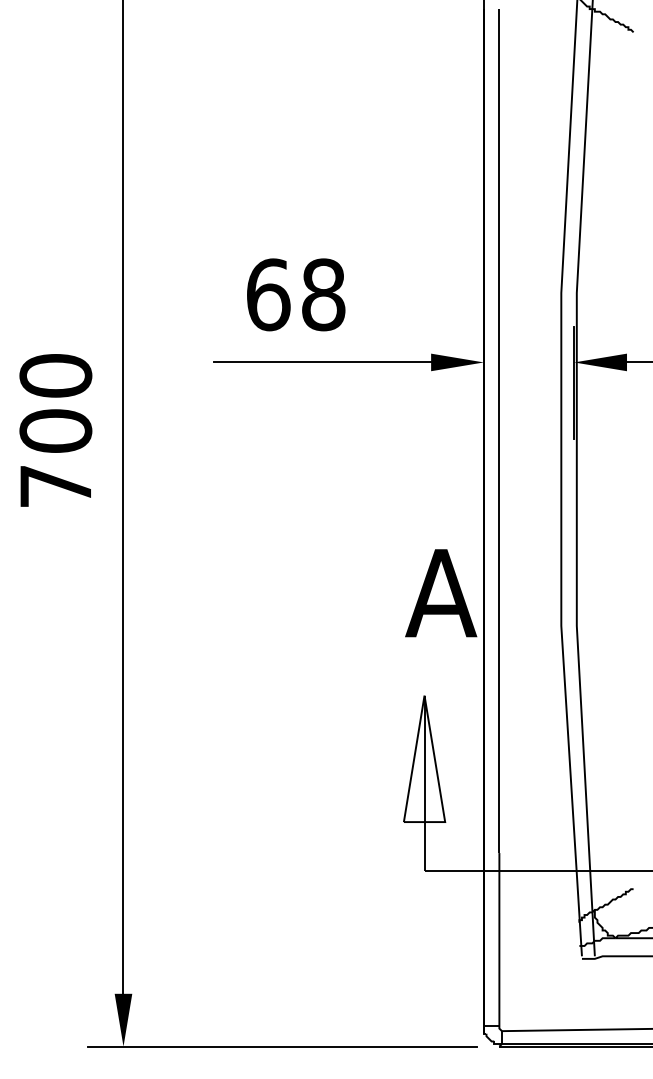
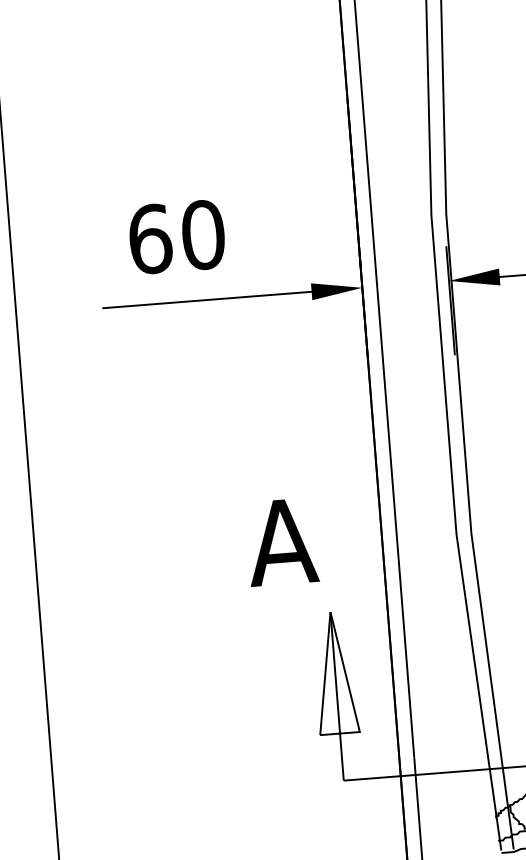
text: (323, 294) -> (203, 234), 68 -> 60
text: (441, 593) -> (282, 542), moved

